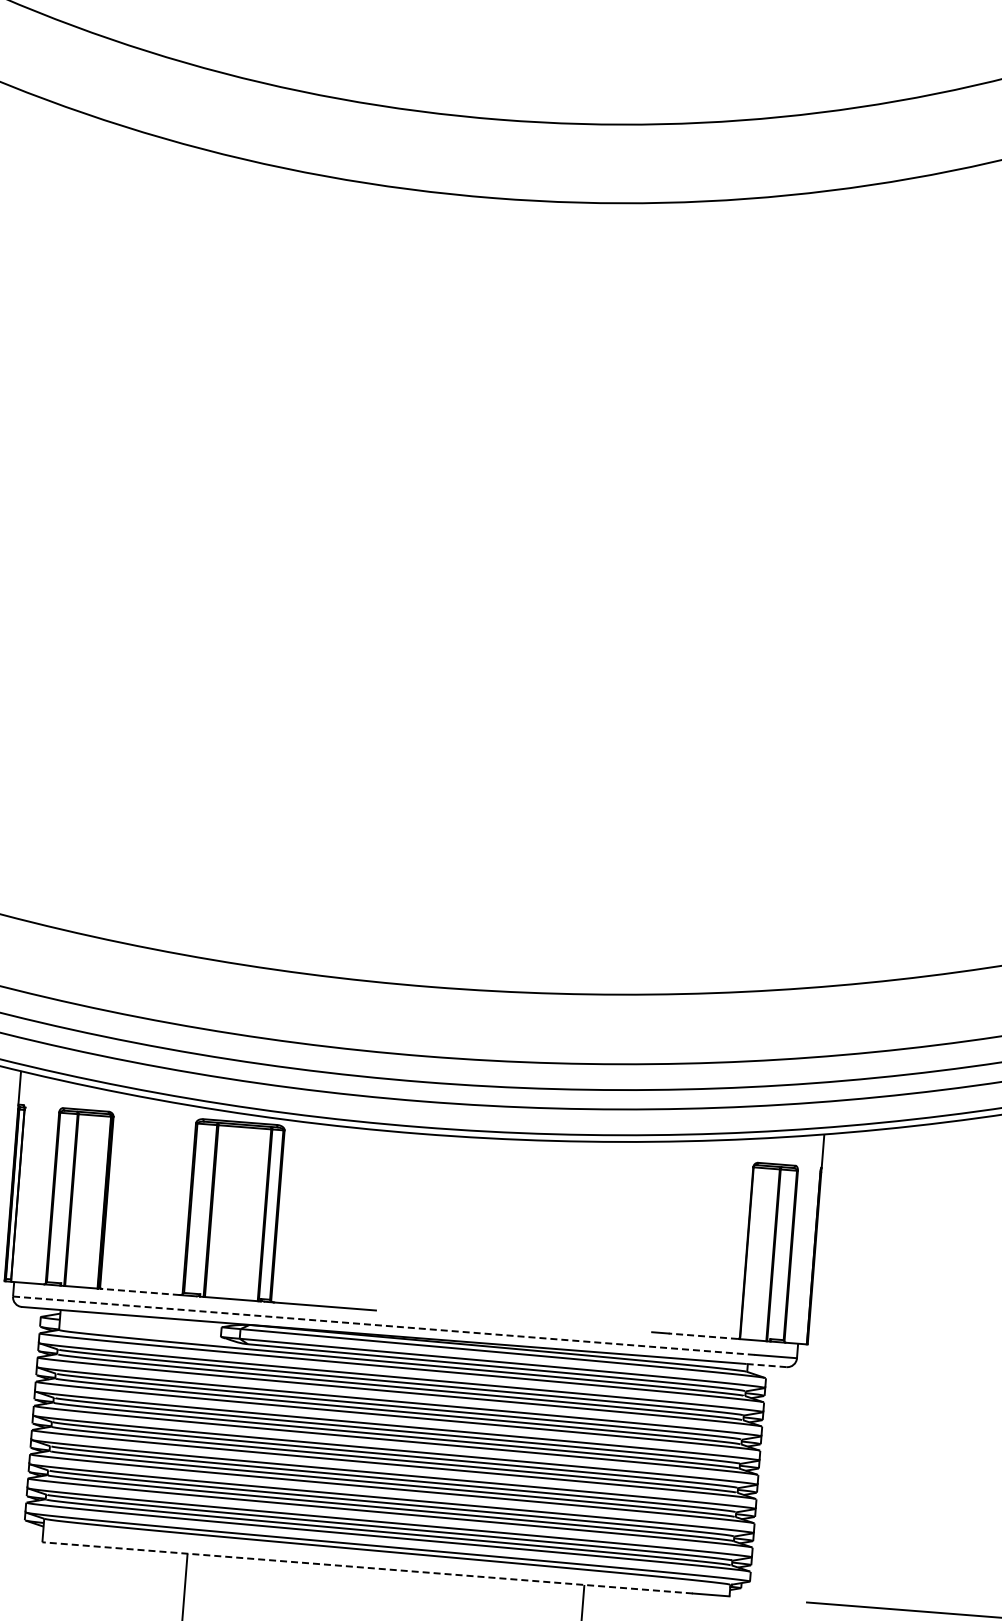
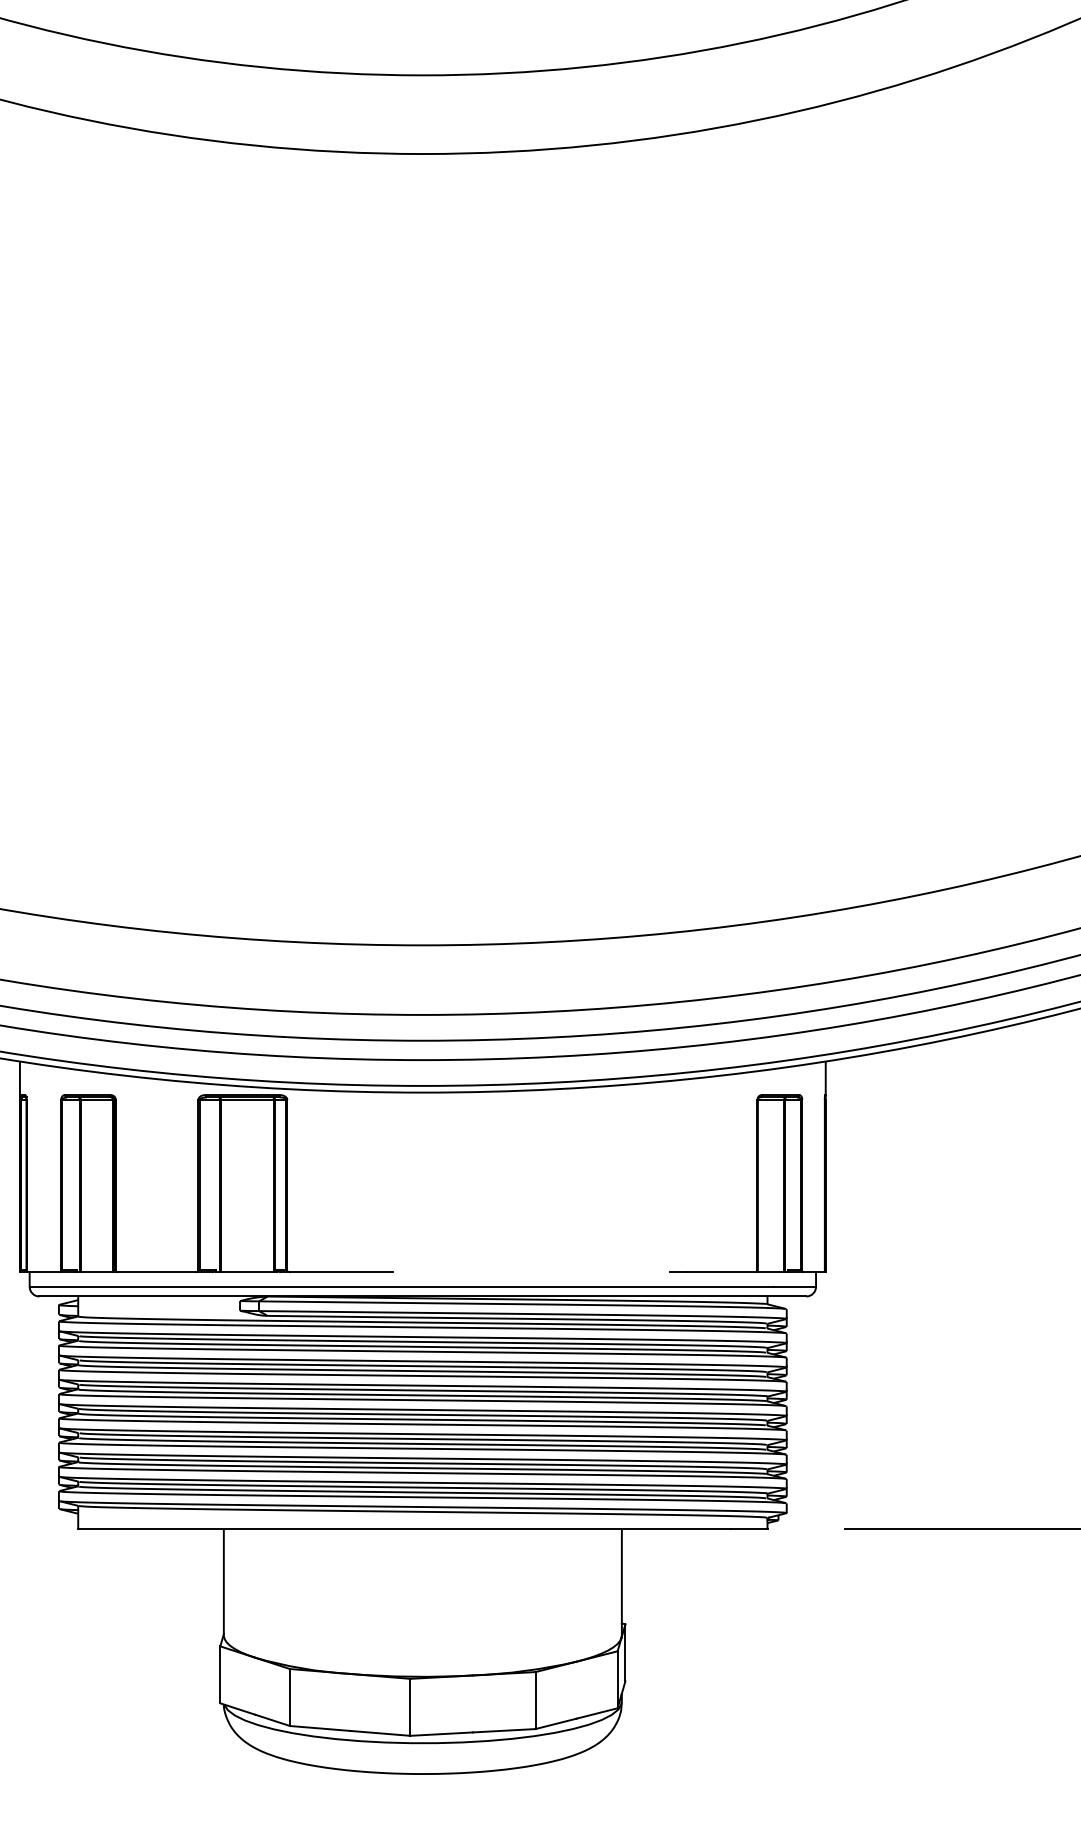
line: (140, 1292) -> (156, 1272), dashed -> solid
line: (384, 1325) -> (402, 1286), dashed -> solid
line: (702, 1336) -> (720, 1272), dashed -> solid
line: (765, 1365) -> (785, 1296), dashed -> solid
line: (366, 1567) -> (403, 1529), dashed -> solid

